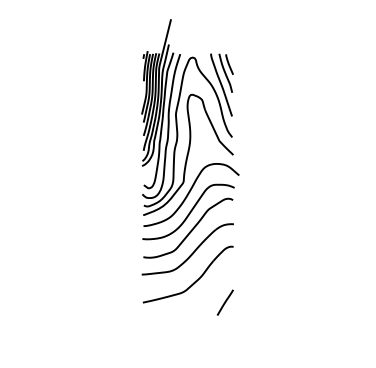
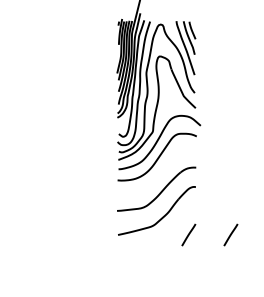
curve: (191, 229) -> (159, 172), removed
line: (274, 302) -> (231, 234), added

